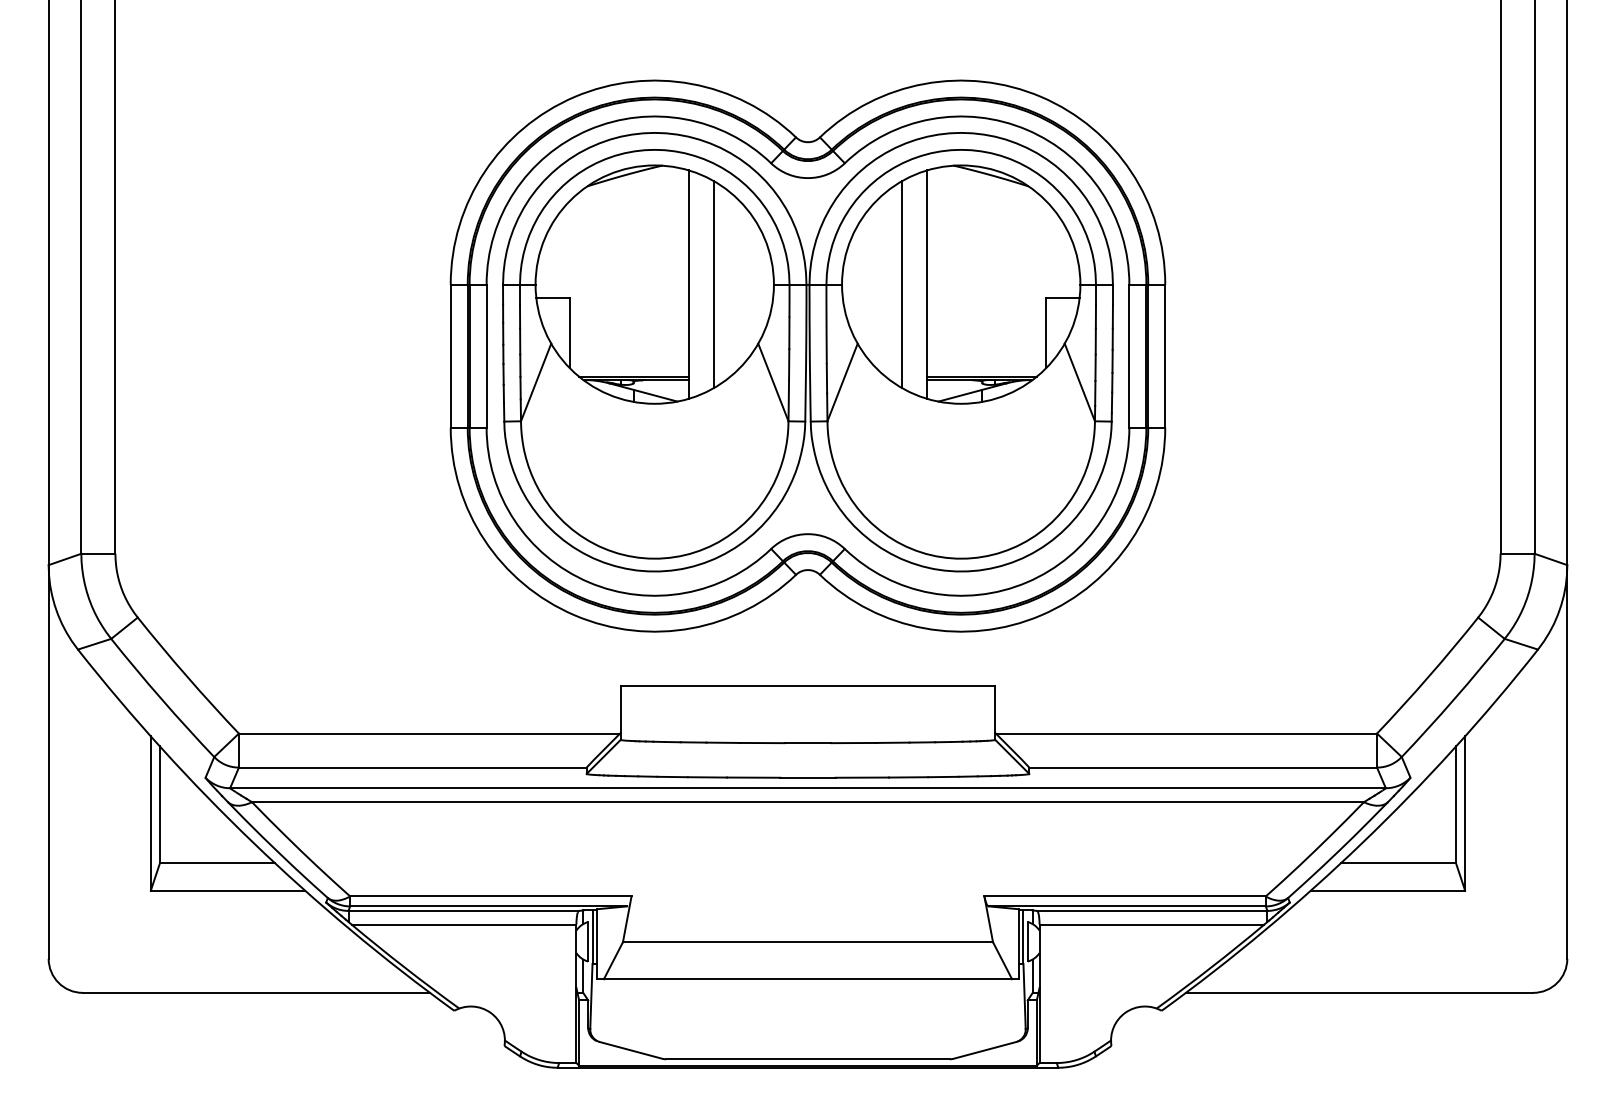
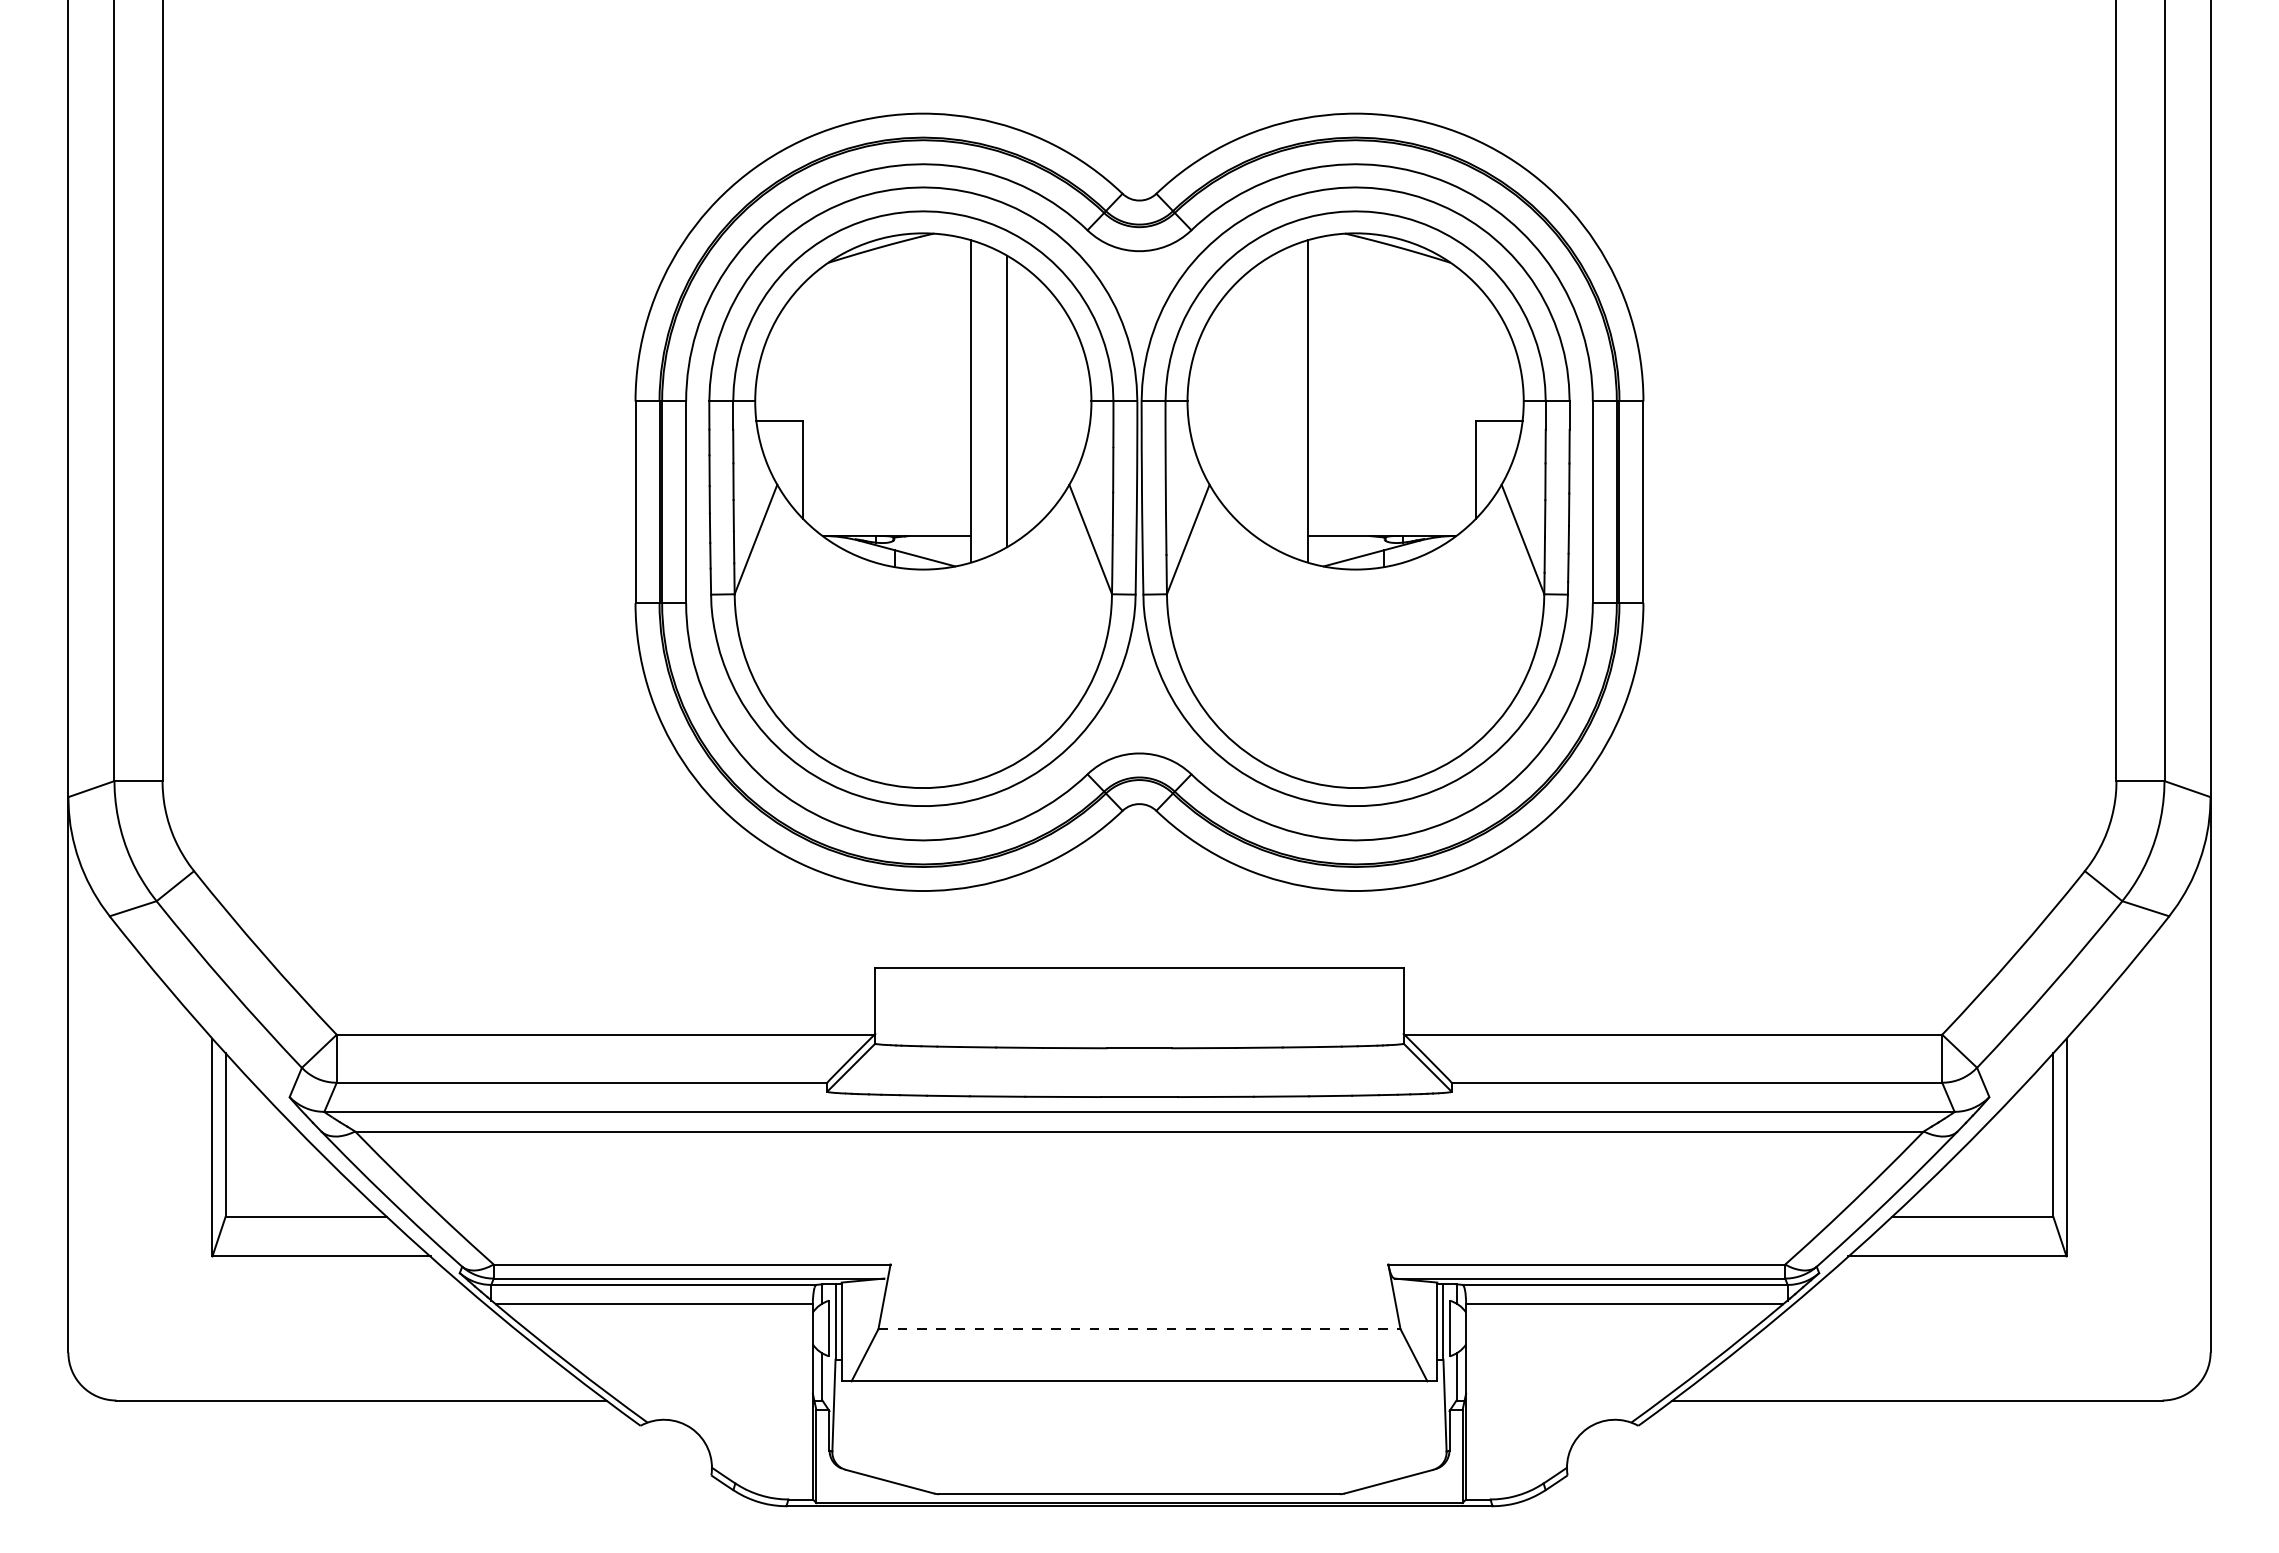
line: (902, 284) -> (1272, 401), removed
line: (633, 376) -> (893, 531), removed
line: (981, 376) -> (1384, 531), removed
line: (808, 942) -> (1139, 1329), solid -> dashed

